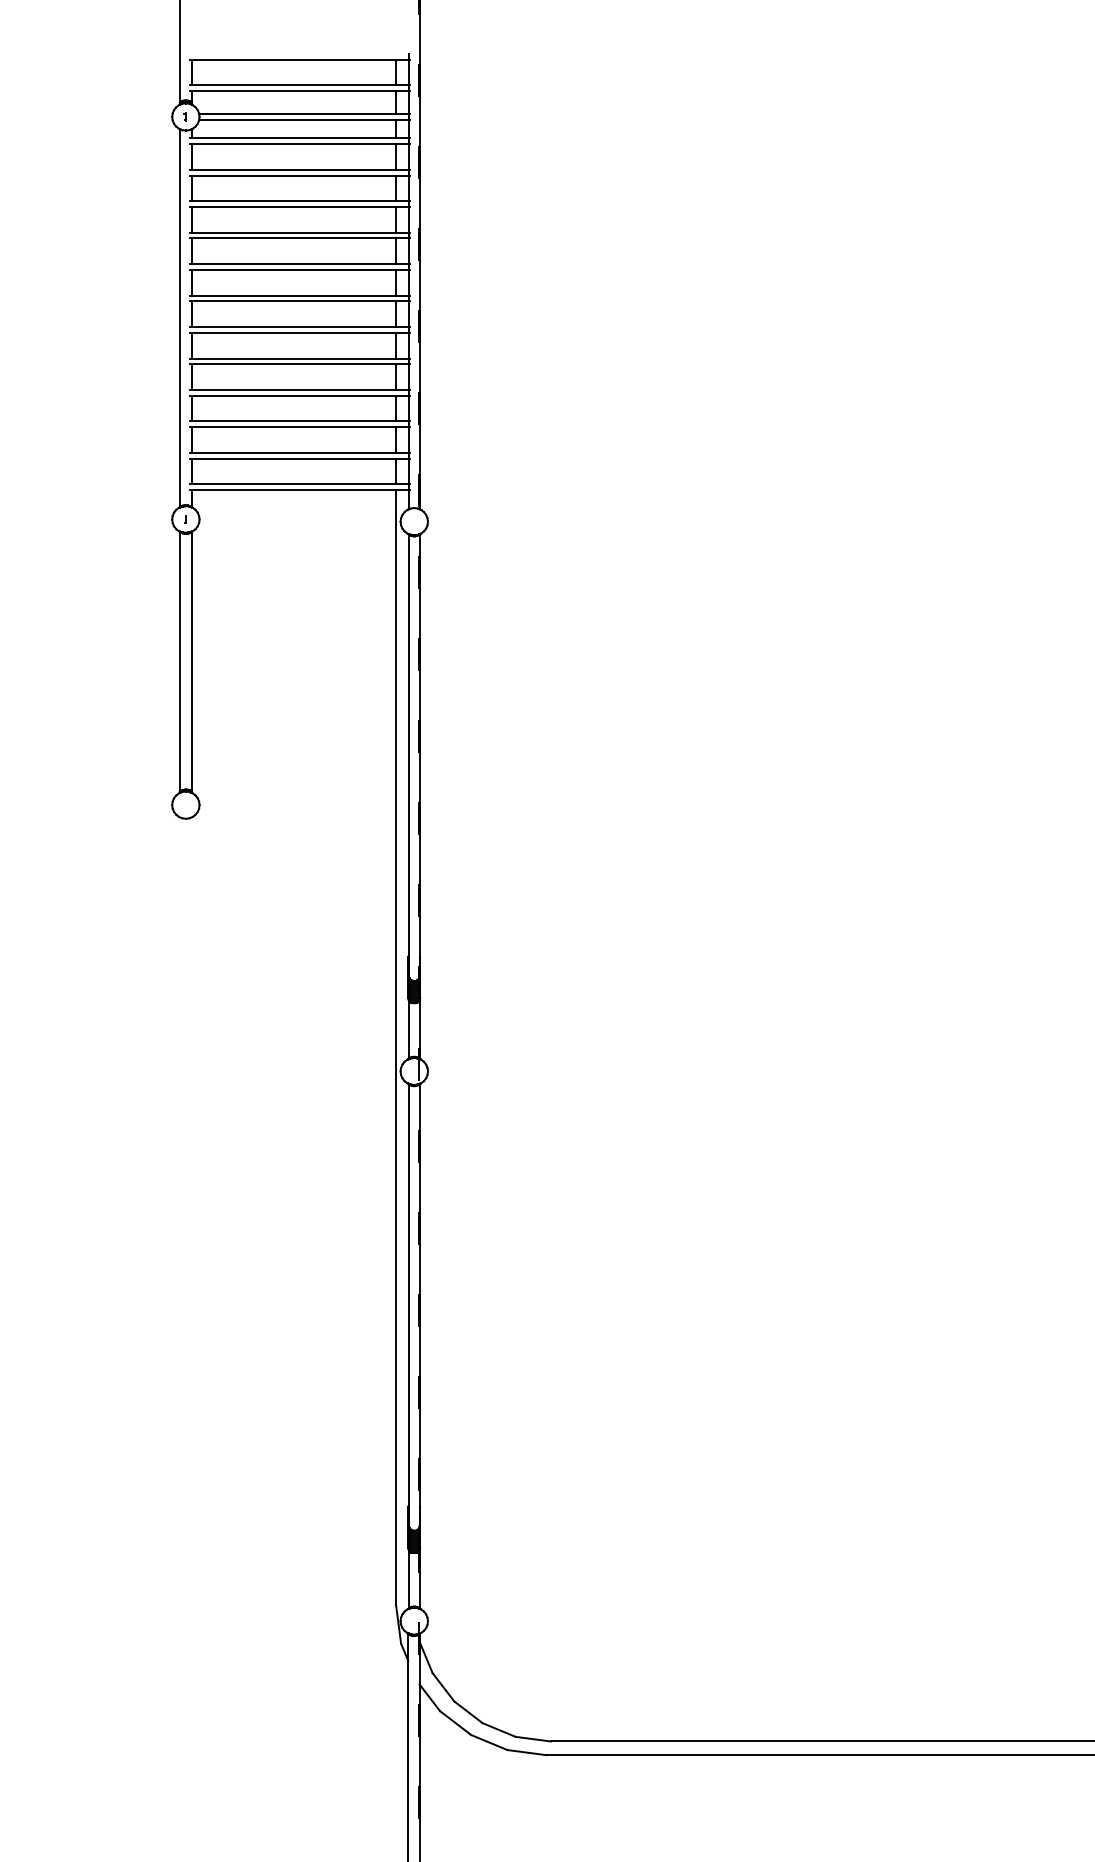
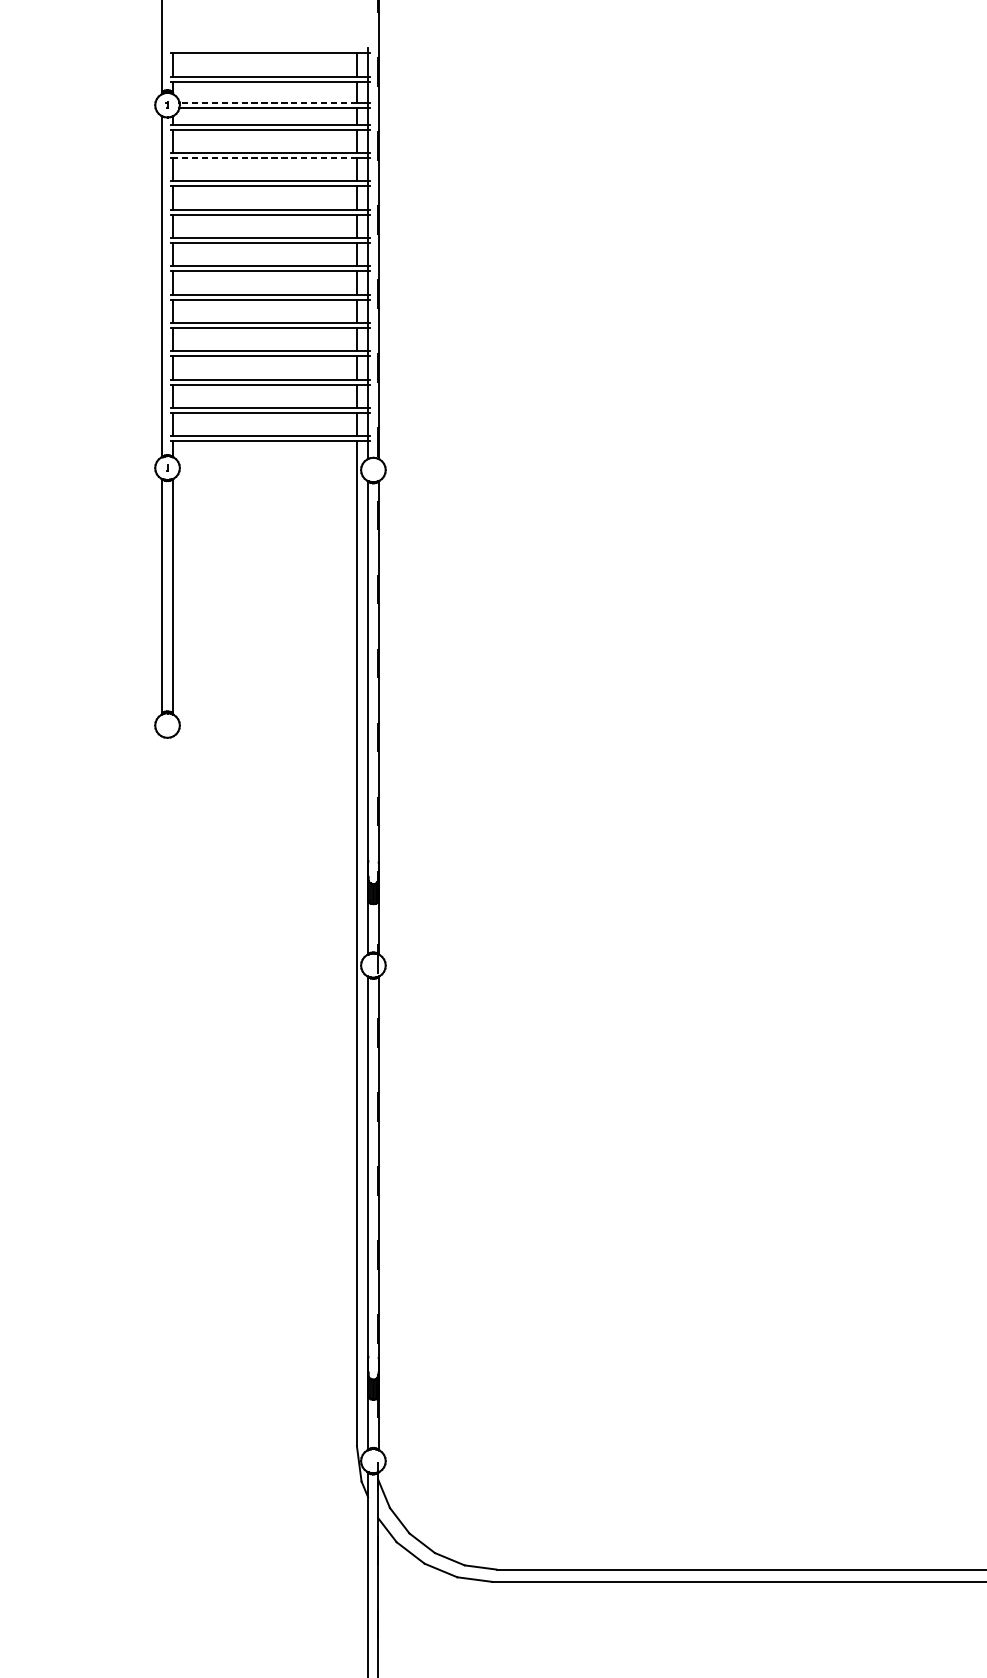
line: (297, 114) -> (268, 103), solid -> dashed
line: (293, 175) -> (264, 157), solid -> dashed

